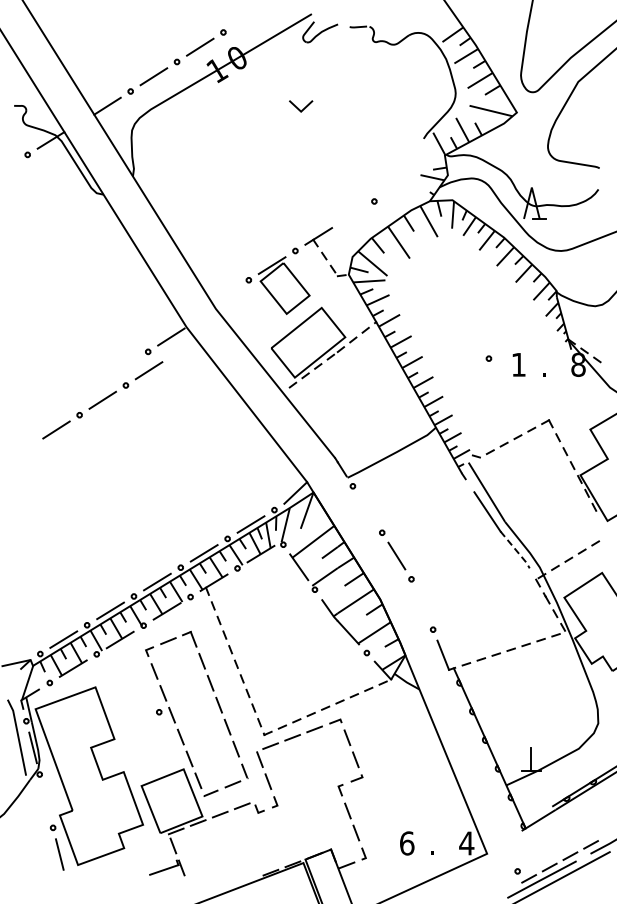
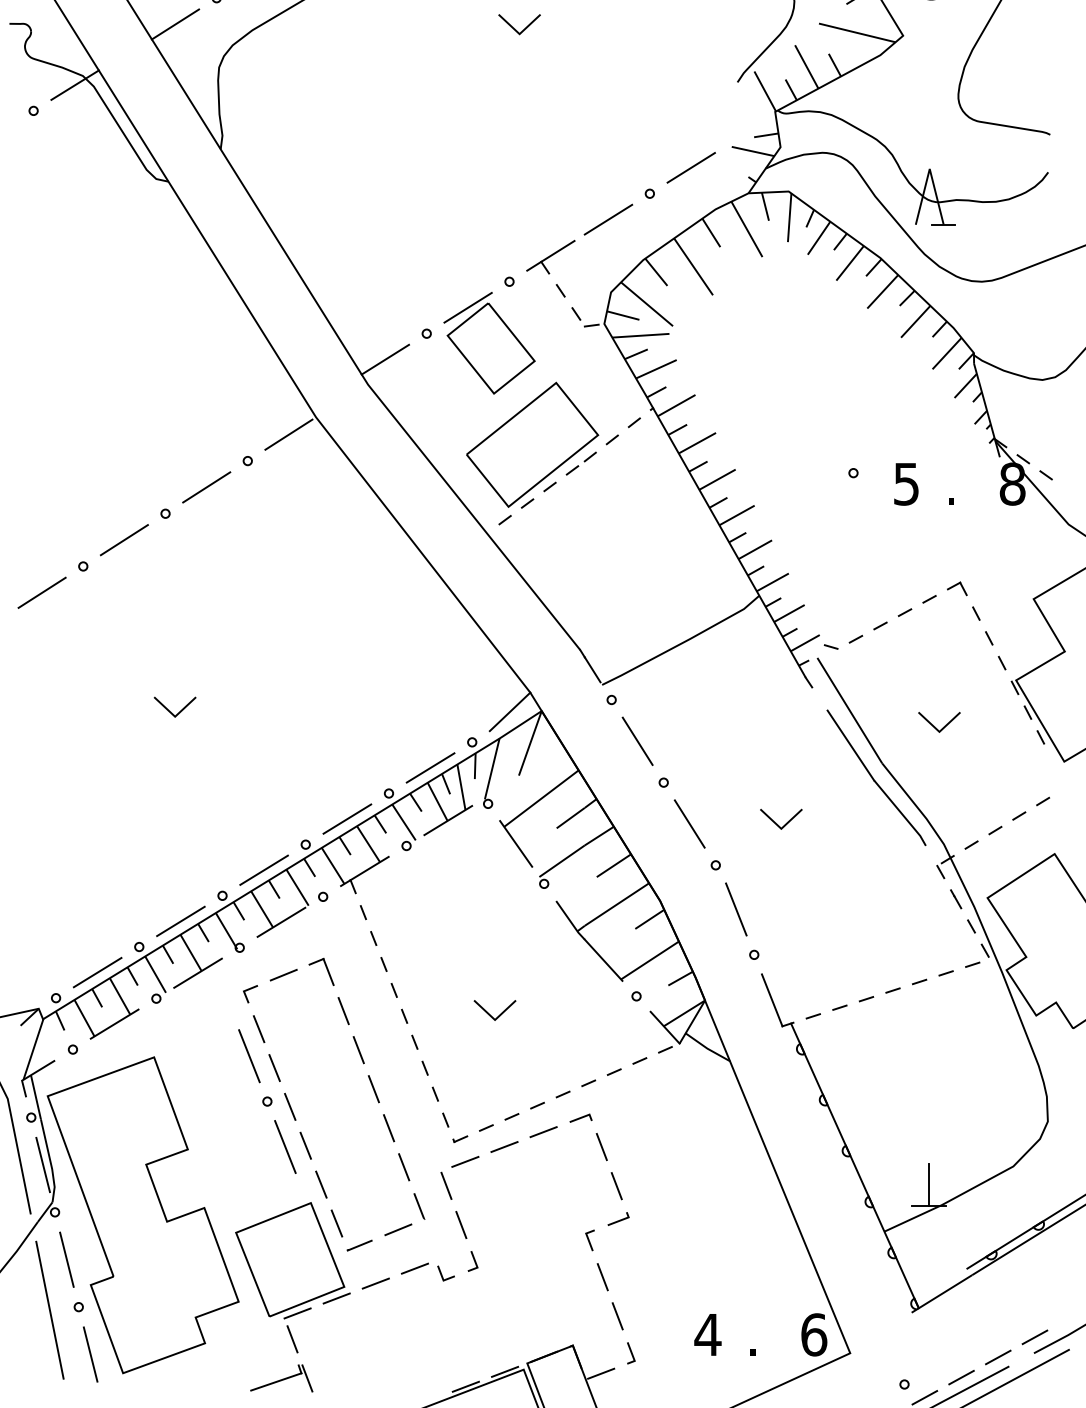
line: (397, 186) -> (690, 167), added
line: (350, 215) -> (607, 218), added
line: (225, 294) -> (385, 359), added
text: (518, 364) -> (905, 483), 1 -> 5
part: (102, 400) -> (123, 540), moved
line: (105, 492) -> (171, 711), added
line: (539, 500) -> (943, 725), added
line: (367, 509) -> (637, 741), added
line: (516, 550) -> (902, 814), dashed -> solid
line: (446, 555) -> (778, 823), added
line: (422, 603) -> (735, 908), added
line: (289, 662) -> (498, 1013), added
line: (148, 686) -> (248, 1055), added
line: (169, 737) -> (285, 1146), added
line: (46, 800) -> (67, 1258), added
line: (36, 829) -> (49, 1310), added
text: (406, 843) -> (706, 1334), 6 -> 4
text: (466, 843) -> (813, 1334), 4 -> 6

